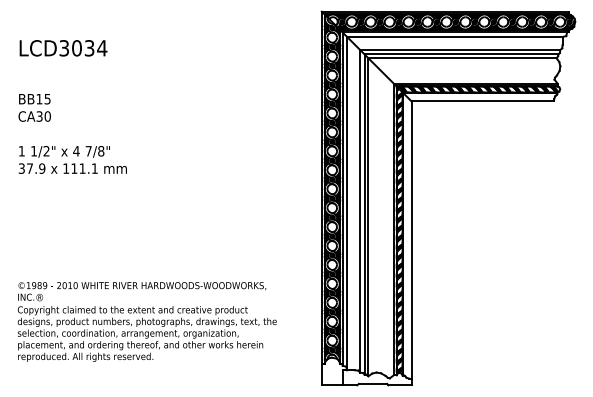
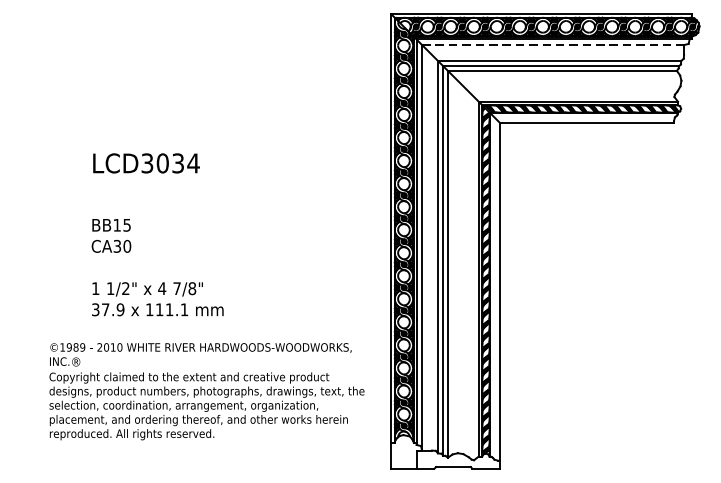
line: (454, 36) -> (552, 44), solid -> dashed
text: (72, 106) -> (157, 234), moved
text: (146, 321) -> (206, 391), moved

